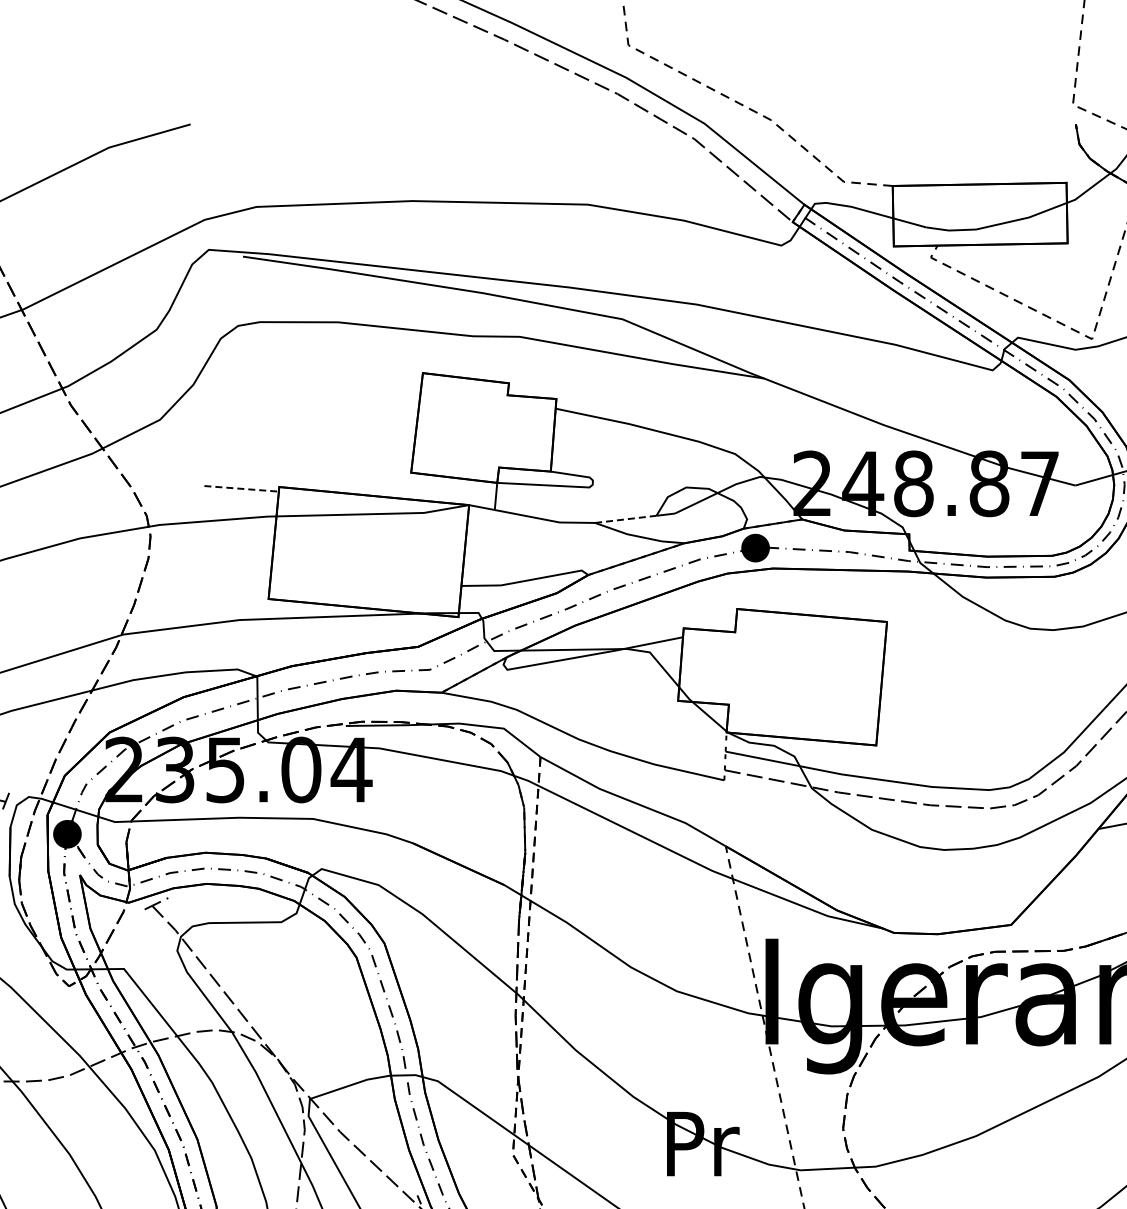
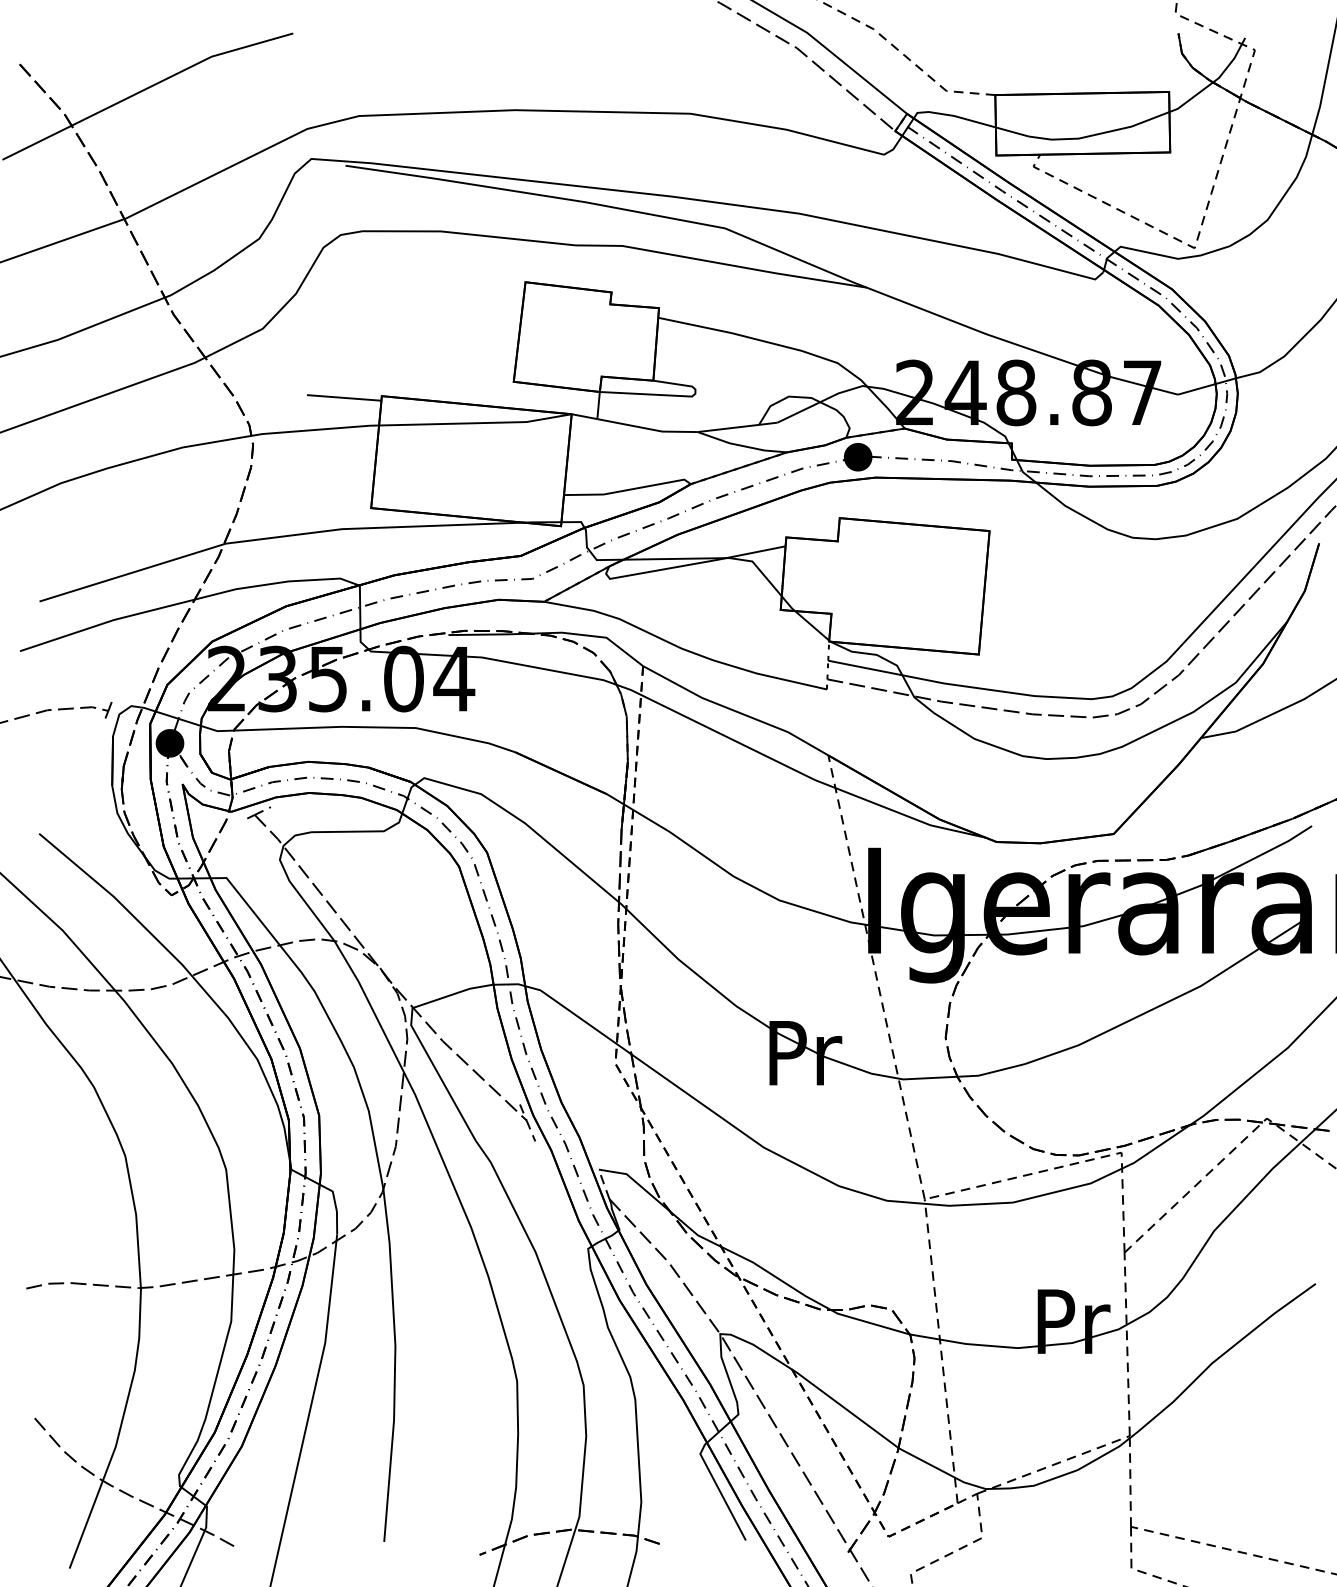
line: (241, 488) -> (344, 397), dashed -> solid
line: (625, 519) -> (728, 428), dashed -> solid

